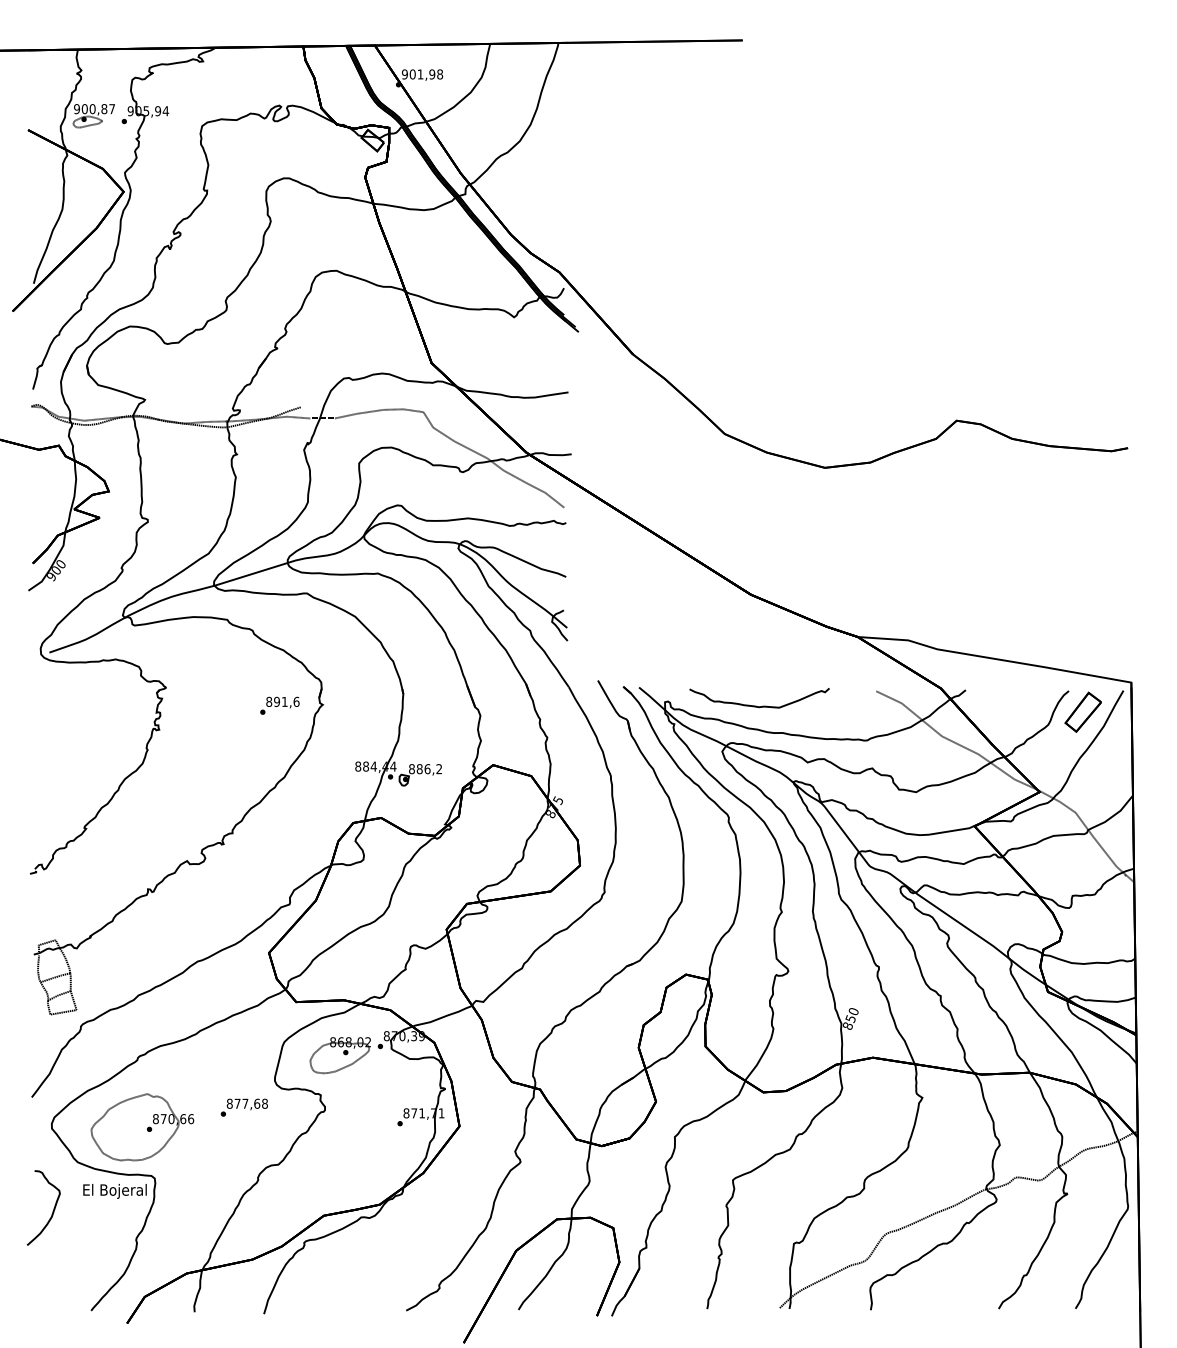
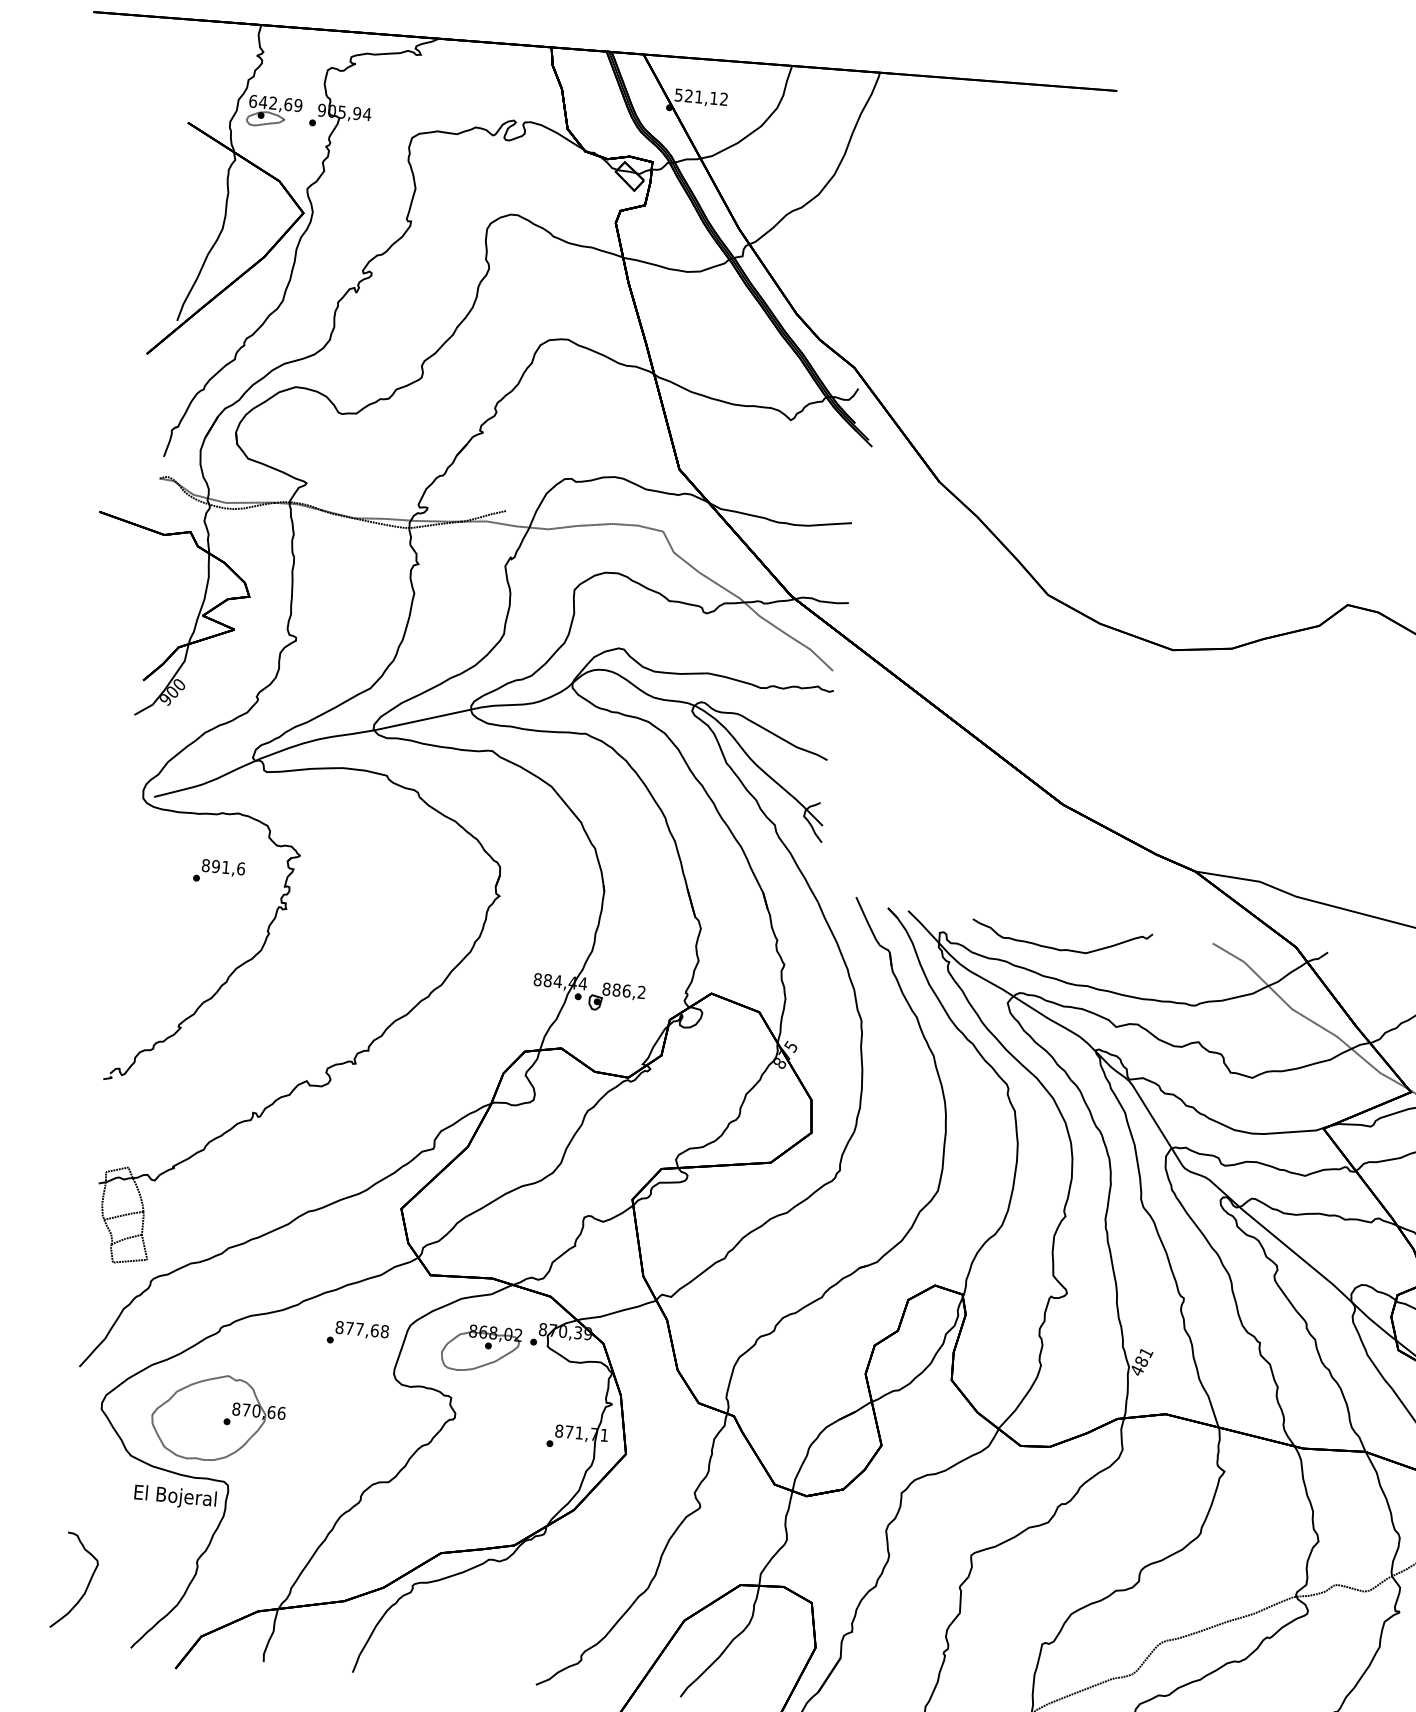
text: (422, 74) -> (701, 97), 901,98 -> 521,12
text: (94, 109) -> (275, 103), 900,87 -> 642,69
text: (279, 705) -> (218, 871), moved
text: (851, 1018) -> (1142, 1361), 850 -> 481
text: (243, 1107) -> (356, 1333), moved
curve: (52, 1211) -> (86, 1586), moved

